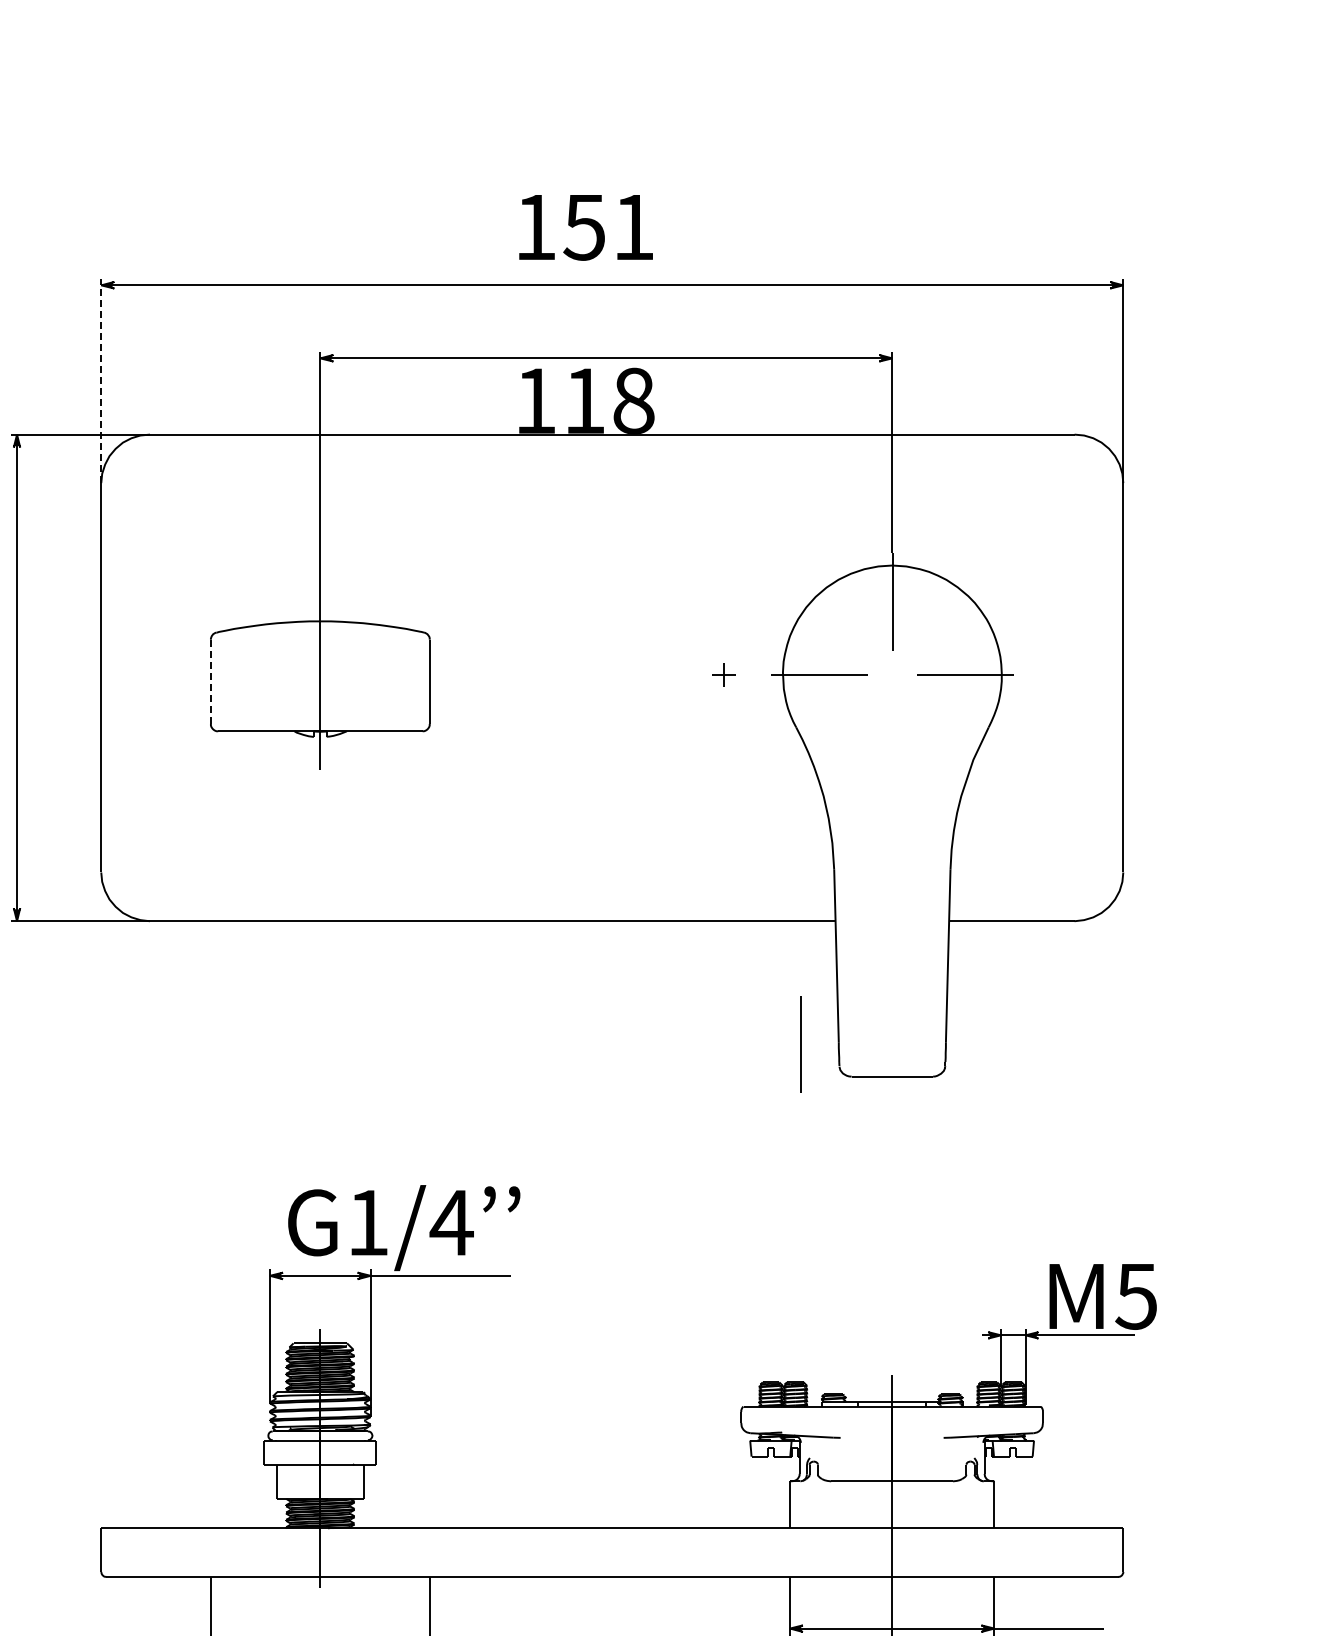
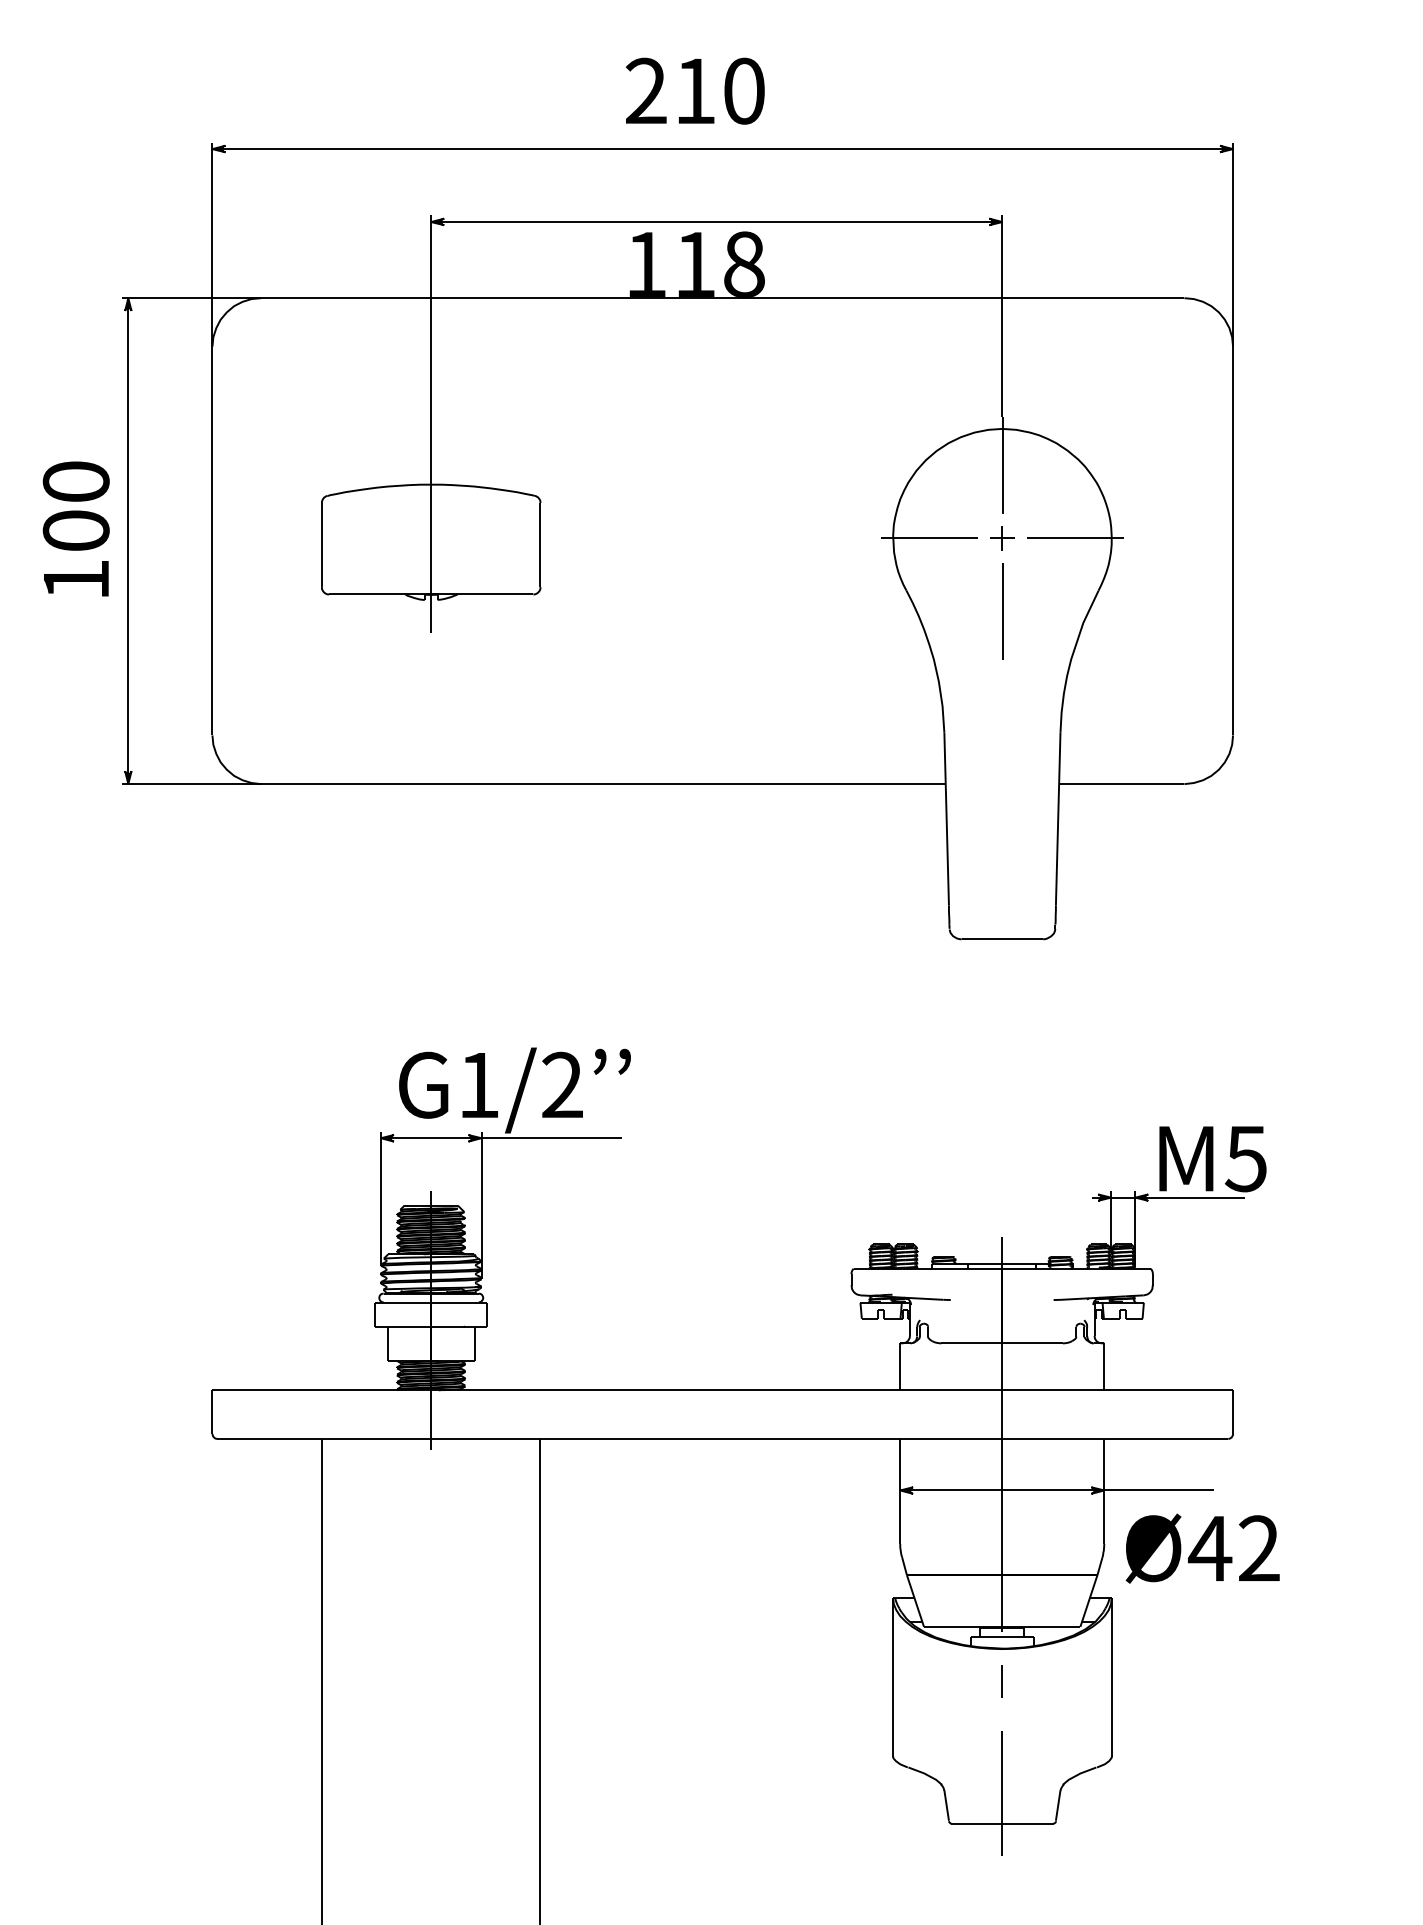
text: (583, 226) -> (694, 90), 151 -> 210
line: (101, 380) -> (212, 244), dashed -> solid
part: (724, 675) -> (1002, 538), moved
line: (210, 682) -> (321, 545), dashed -> solid
line: (801, 1044) -> (1002, 611), moved
text: (451, 1222) -> (562, 1084), G1/4 -> G1/2

